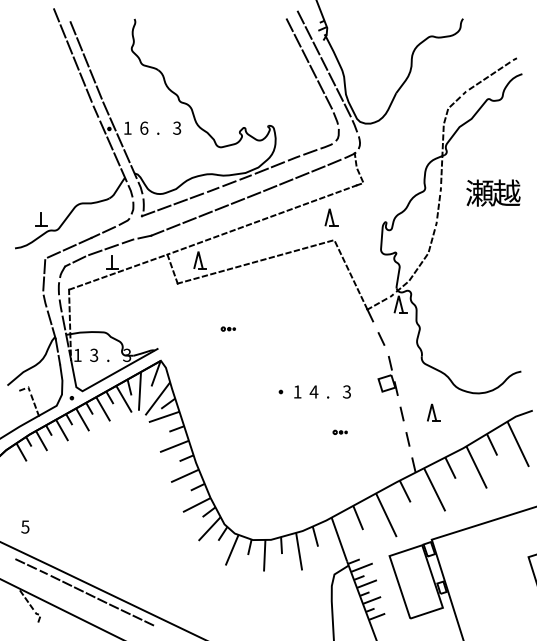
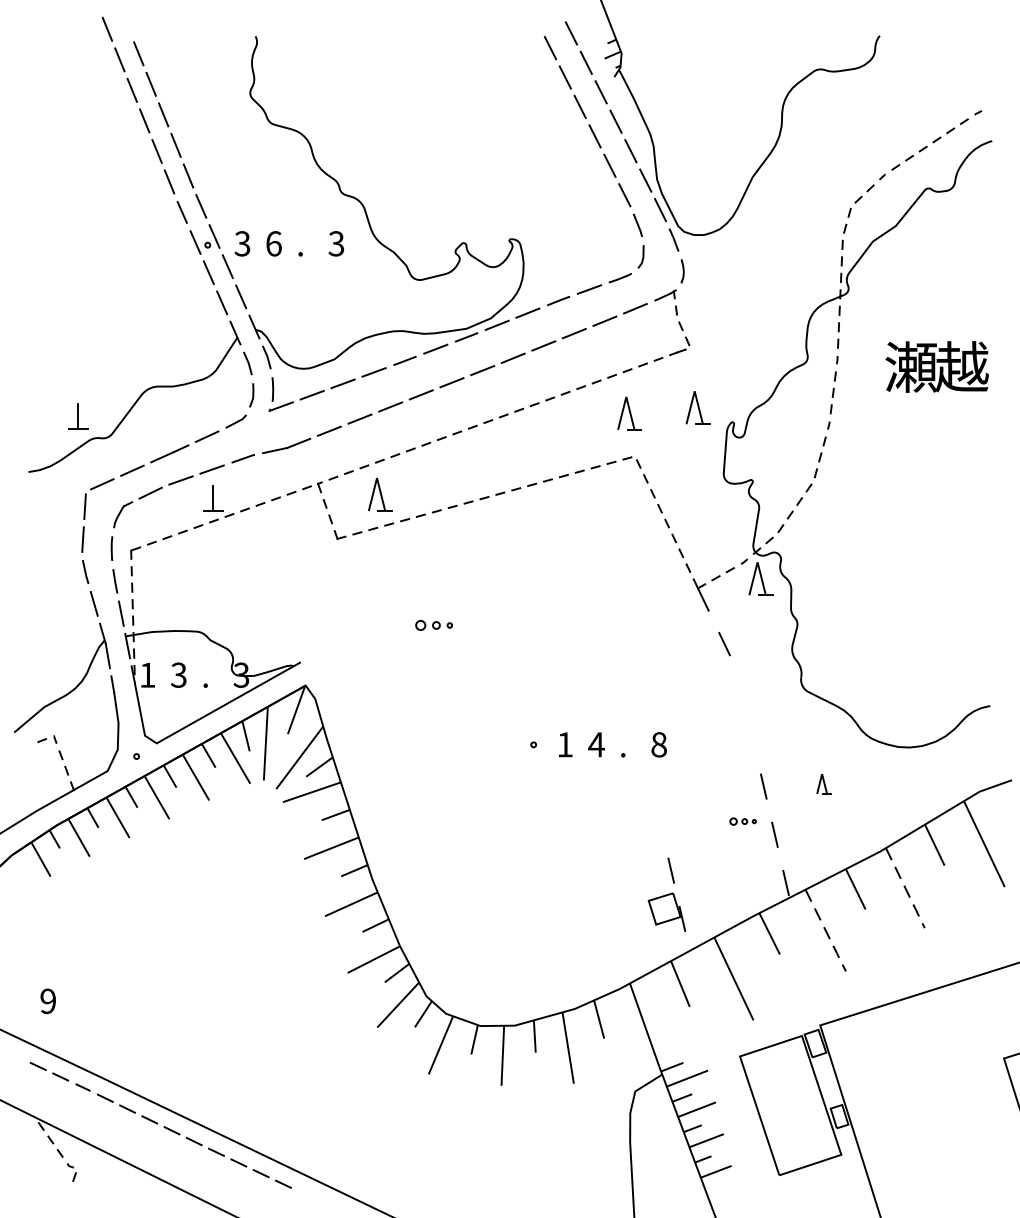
text: (127, 127) -> (242, 242), 1 -> 3
part: (367, 214) -> (698, 407), added
part: (227, 328) -> (432, 624), size x1.4
part: (387, 375) -> (665, 893), moved
text: (347, 391) -> (660, 743), 3 -> 8
part: (433, 412) -> (823, 783), size x0.6
part: (339, 431) -> (741, 819), moved
line: (476, 467) -> (905, 888), solid -> dashed
line: (434, 490) -> (825, 931), solid -> dashed
text: (25, 526) -> (48, 1000), 5 -> 9

